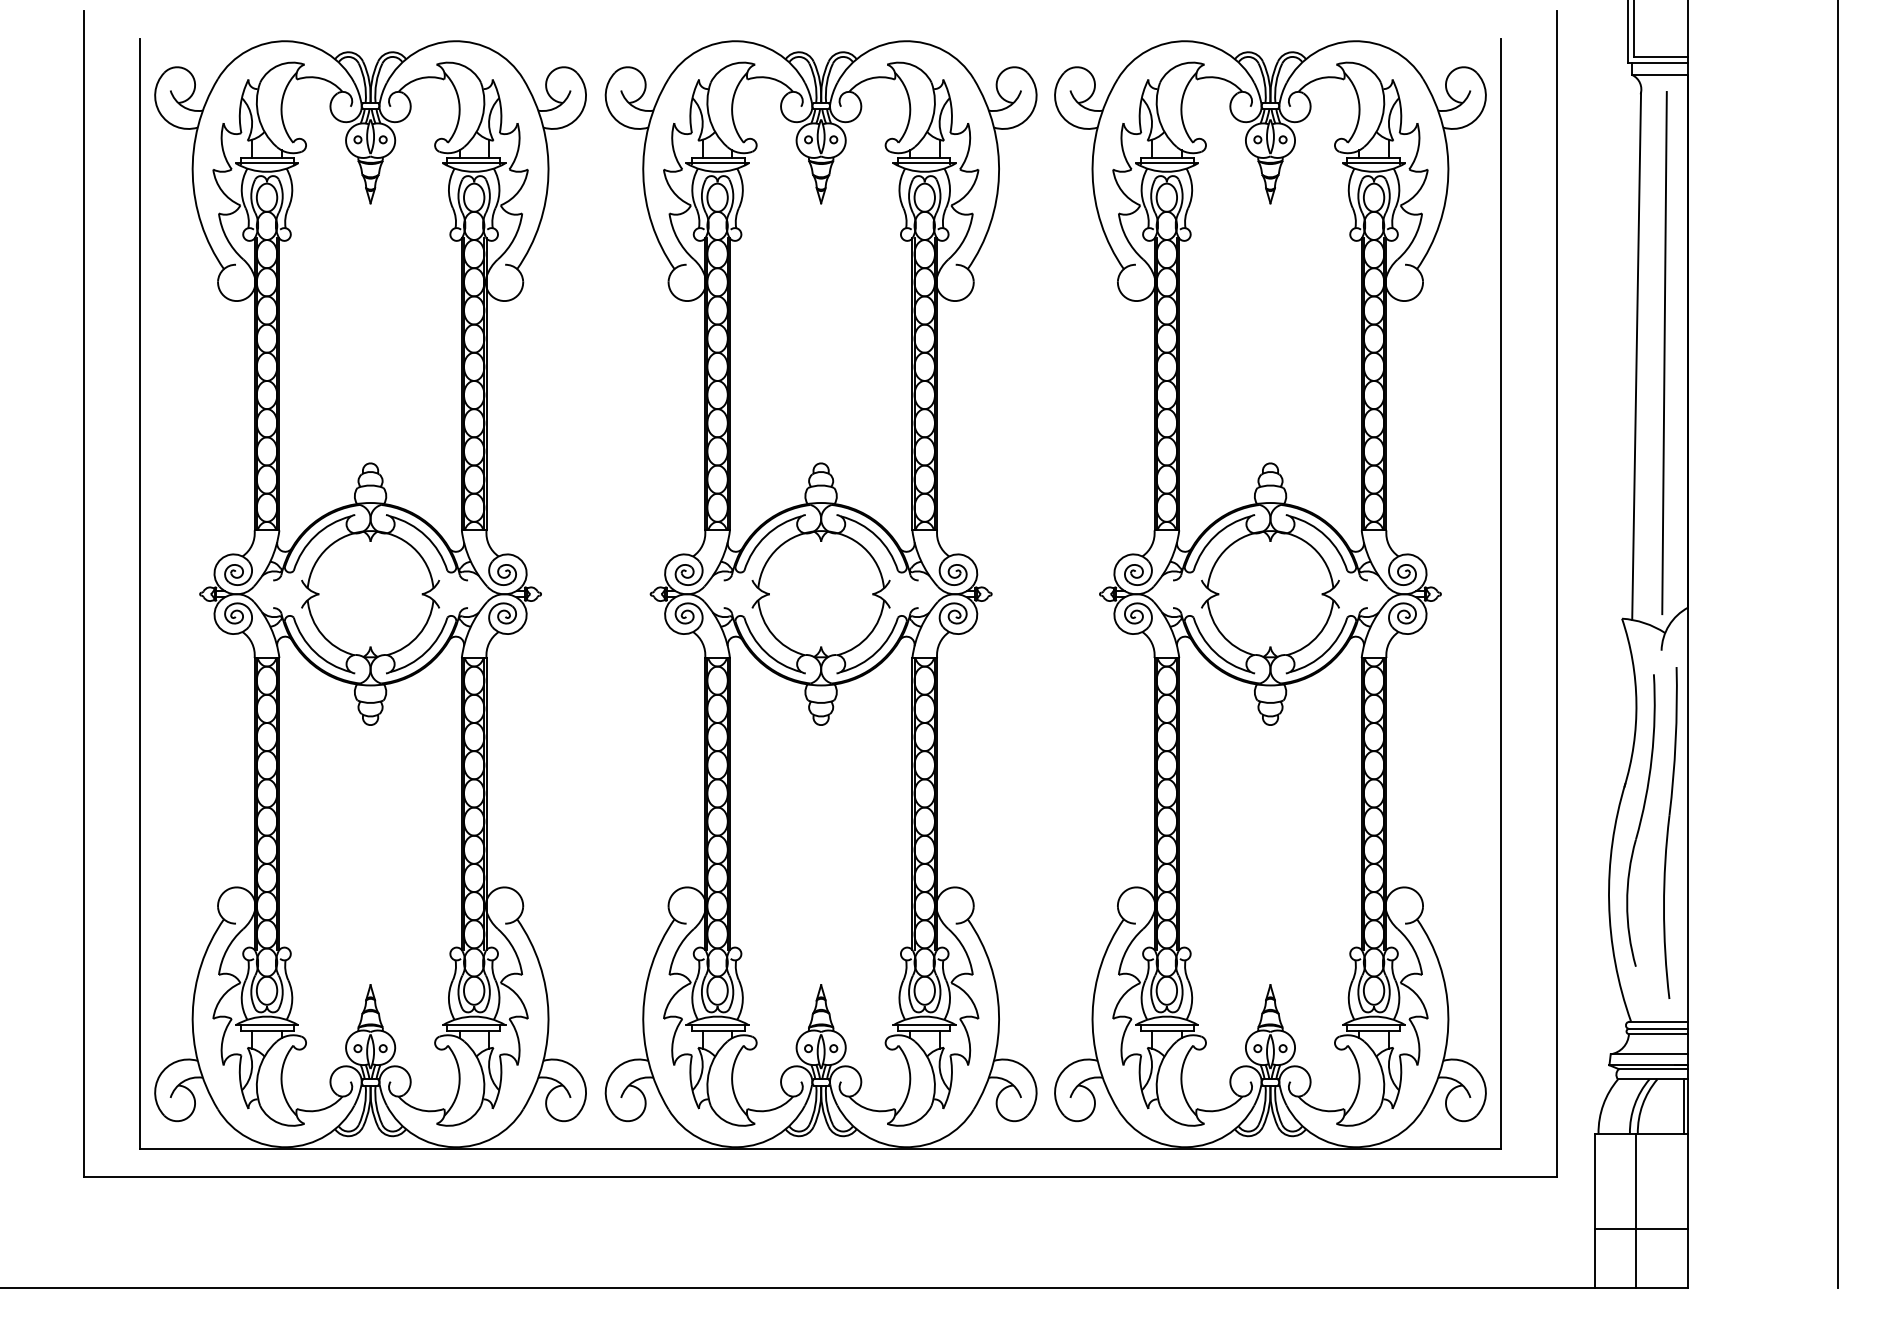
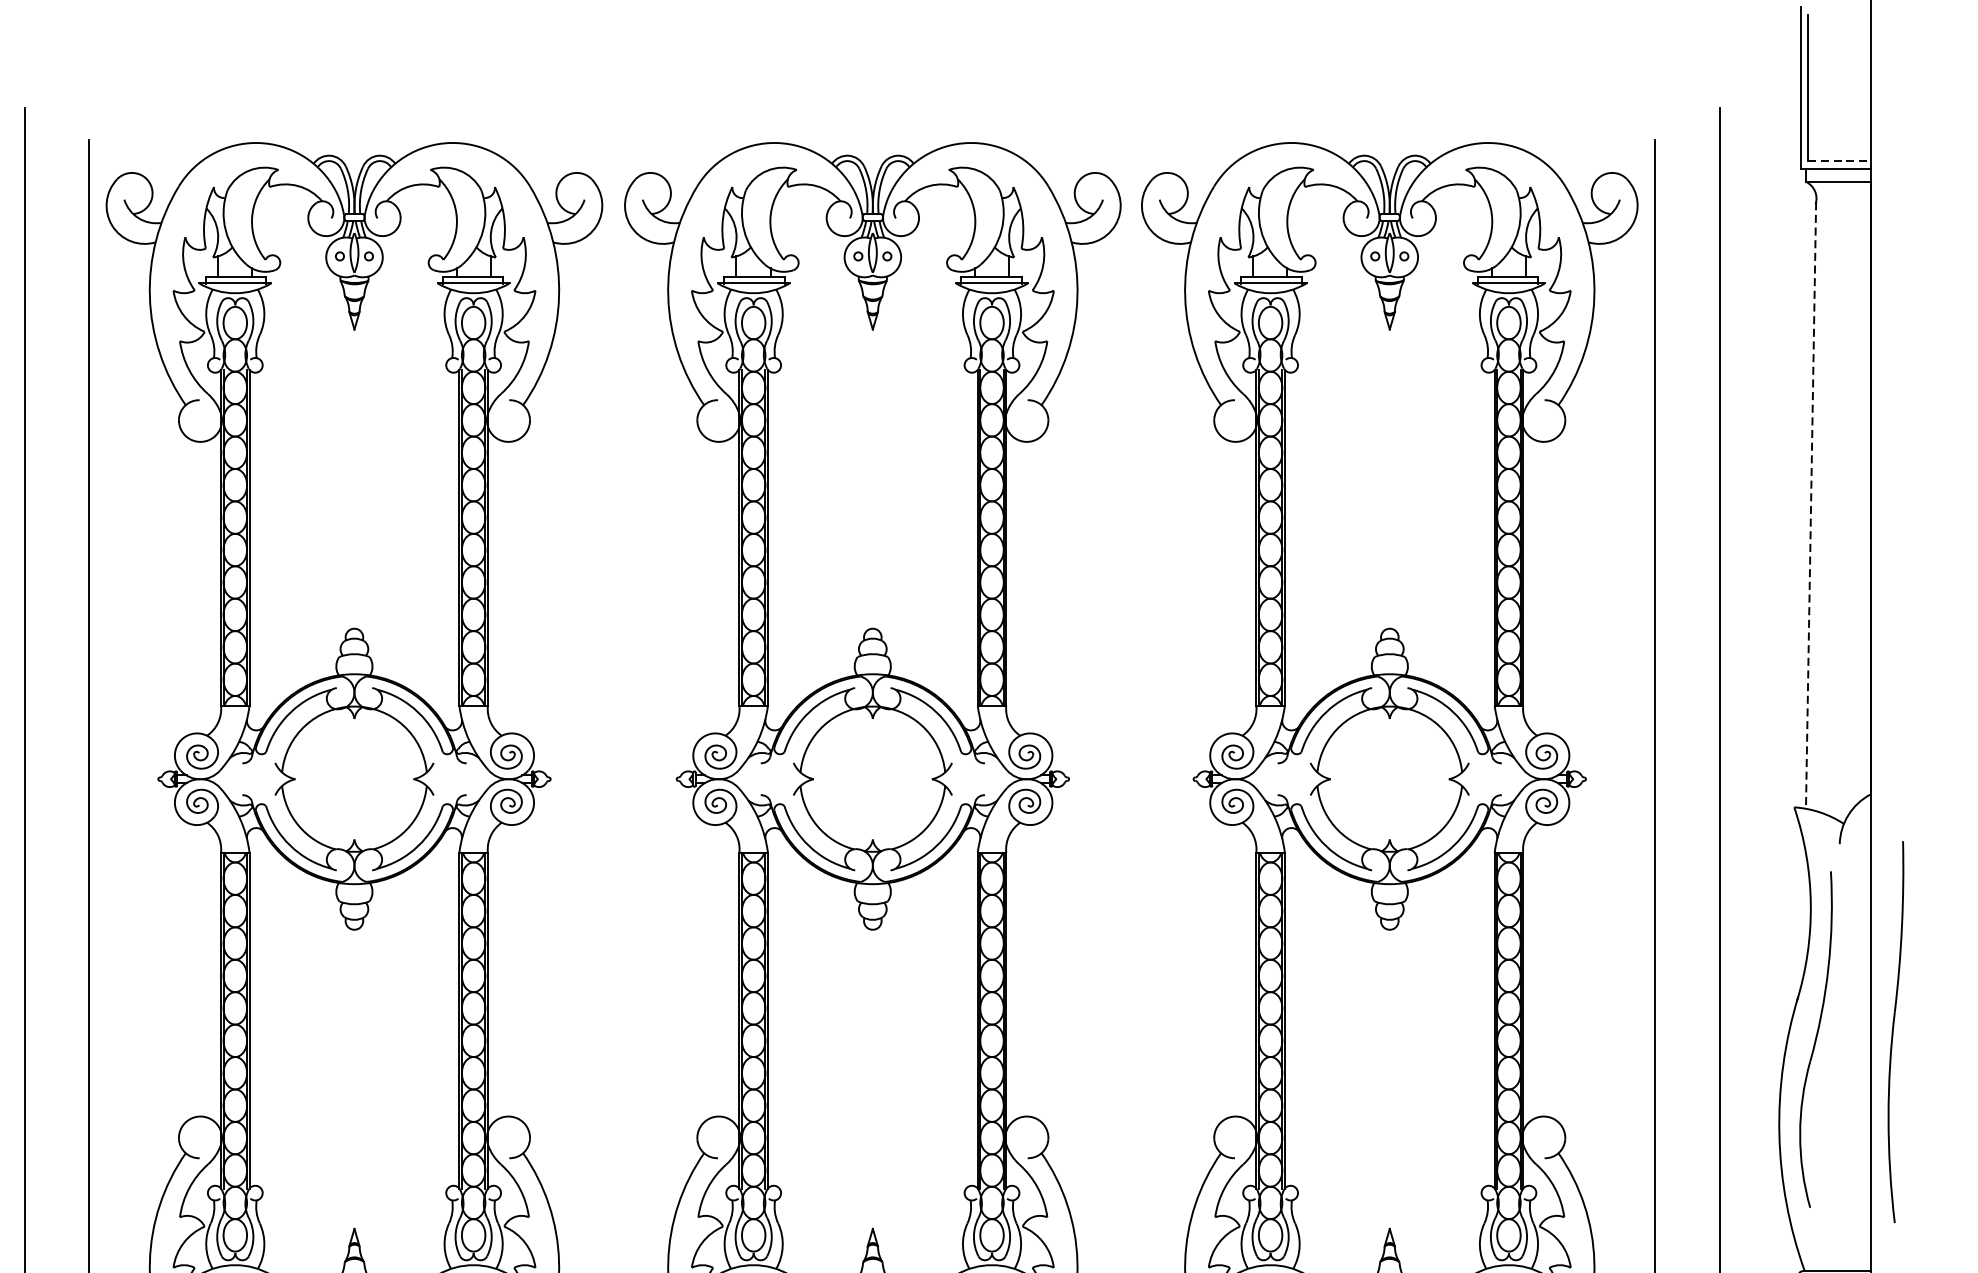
line: (1661, 56) -> (1839, 160), solid -> dashed
line: (1664, 353) -> (1843, 502), removed
line: (1636, 356) -> (1810, 505), solid -> dashed
part: (1670, 832) -> (1896, 1031), moved

